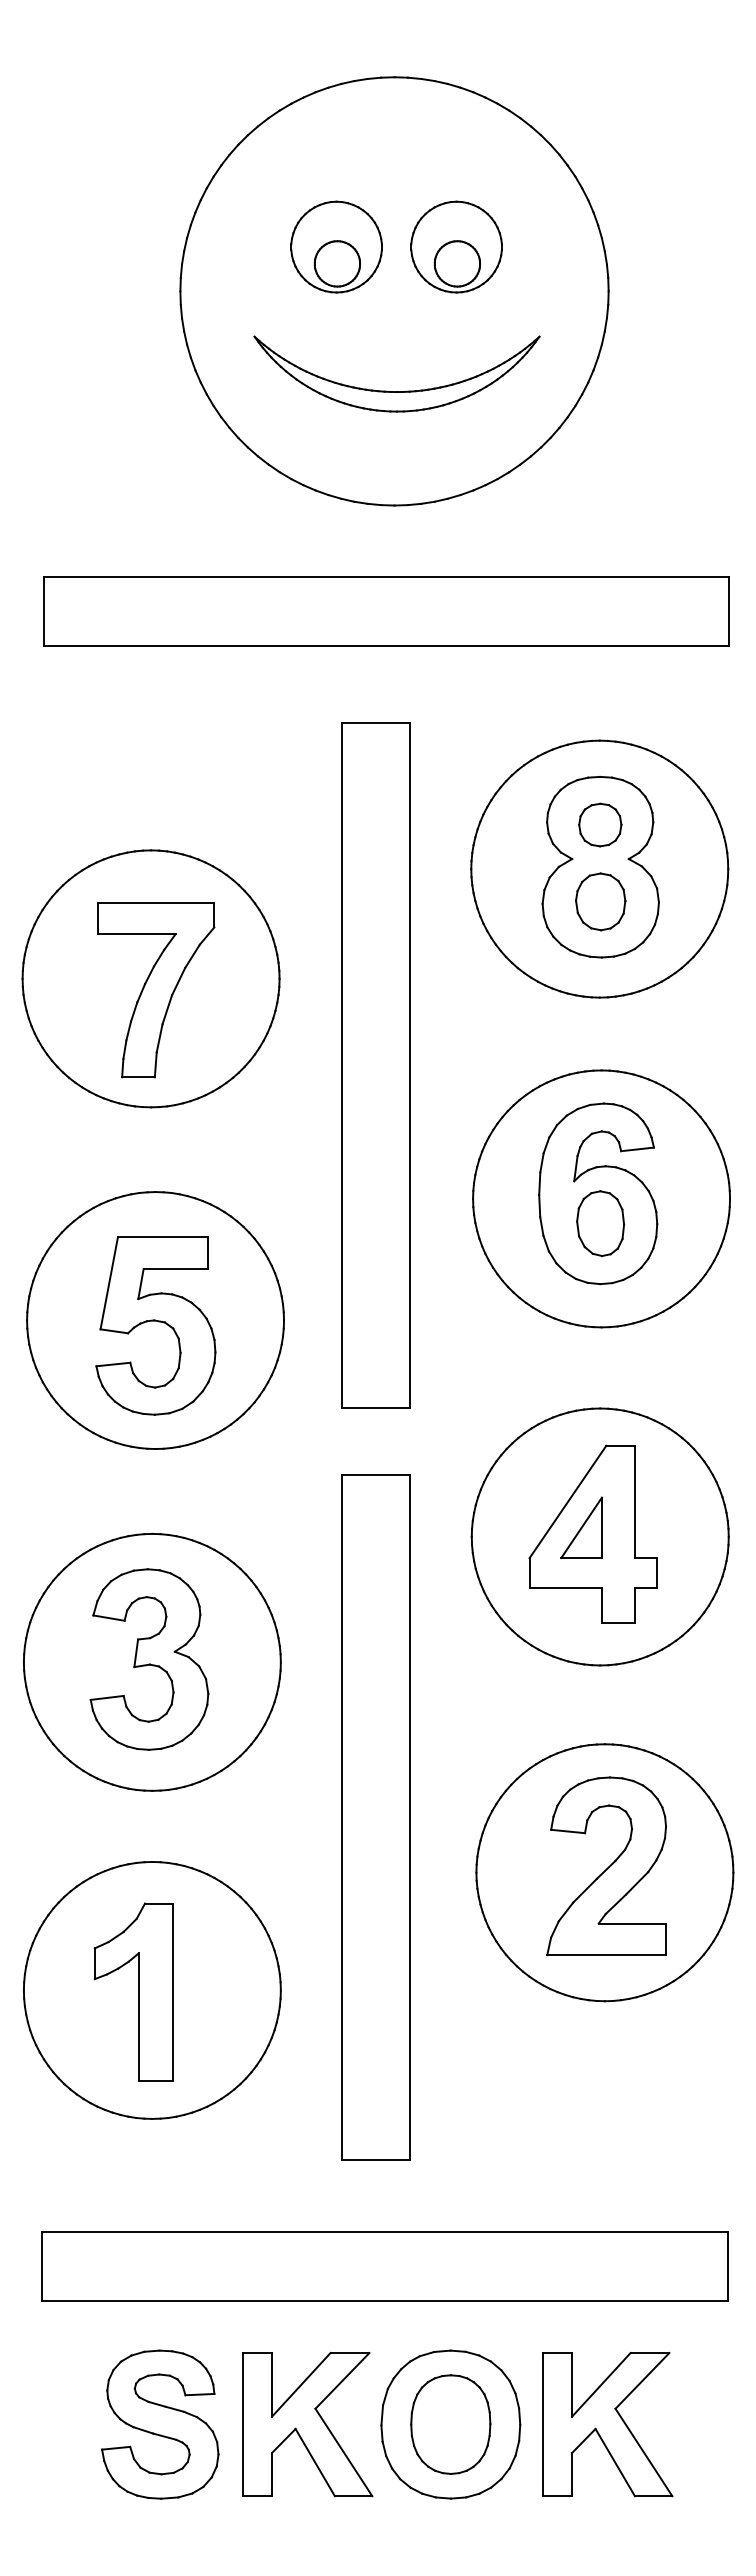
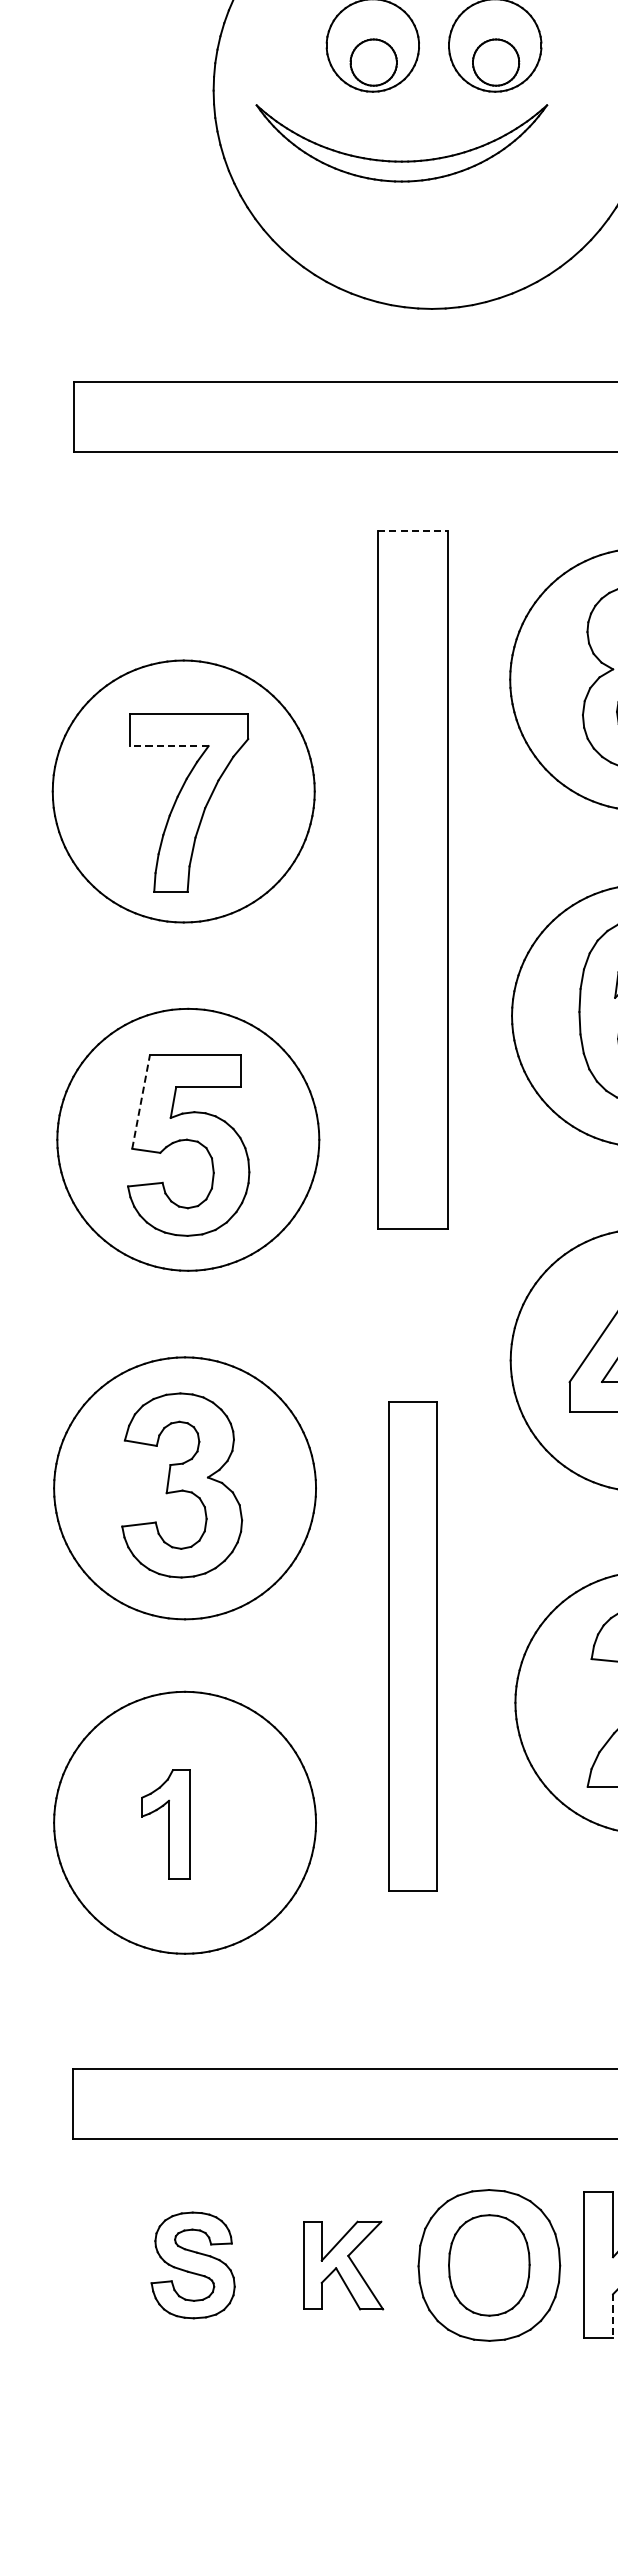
part: (396, 391) -> (401, 161), moved
line: (376, 723) -> (413, 531), solid -> dashed
line: (136, 934) -> (168, 746), solid -> dashed
line: (109, 1283) -> (141, 1102), solid -> dashed
part: (375, 1817) -> (412, 1646), size x0.7
part: (133, 1991) -> (165, 1823), size x0.6
part: (160, 2424) -> (193, 2265), size x0.7
part: (307, 2424) -> (343, 2265), size x0.6
line: (572, 2474) -> (613, 2316), solid -> dashed

